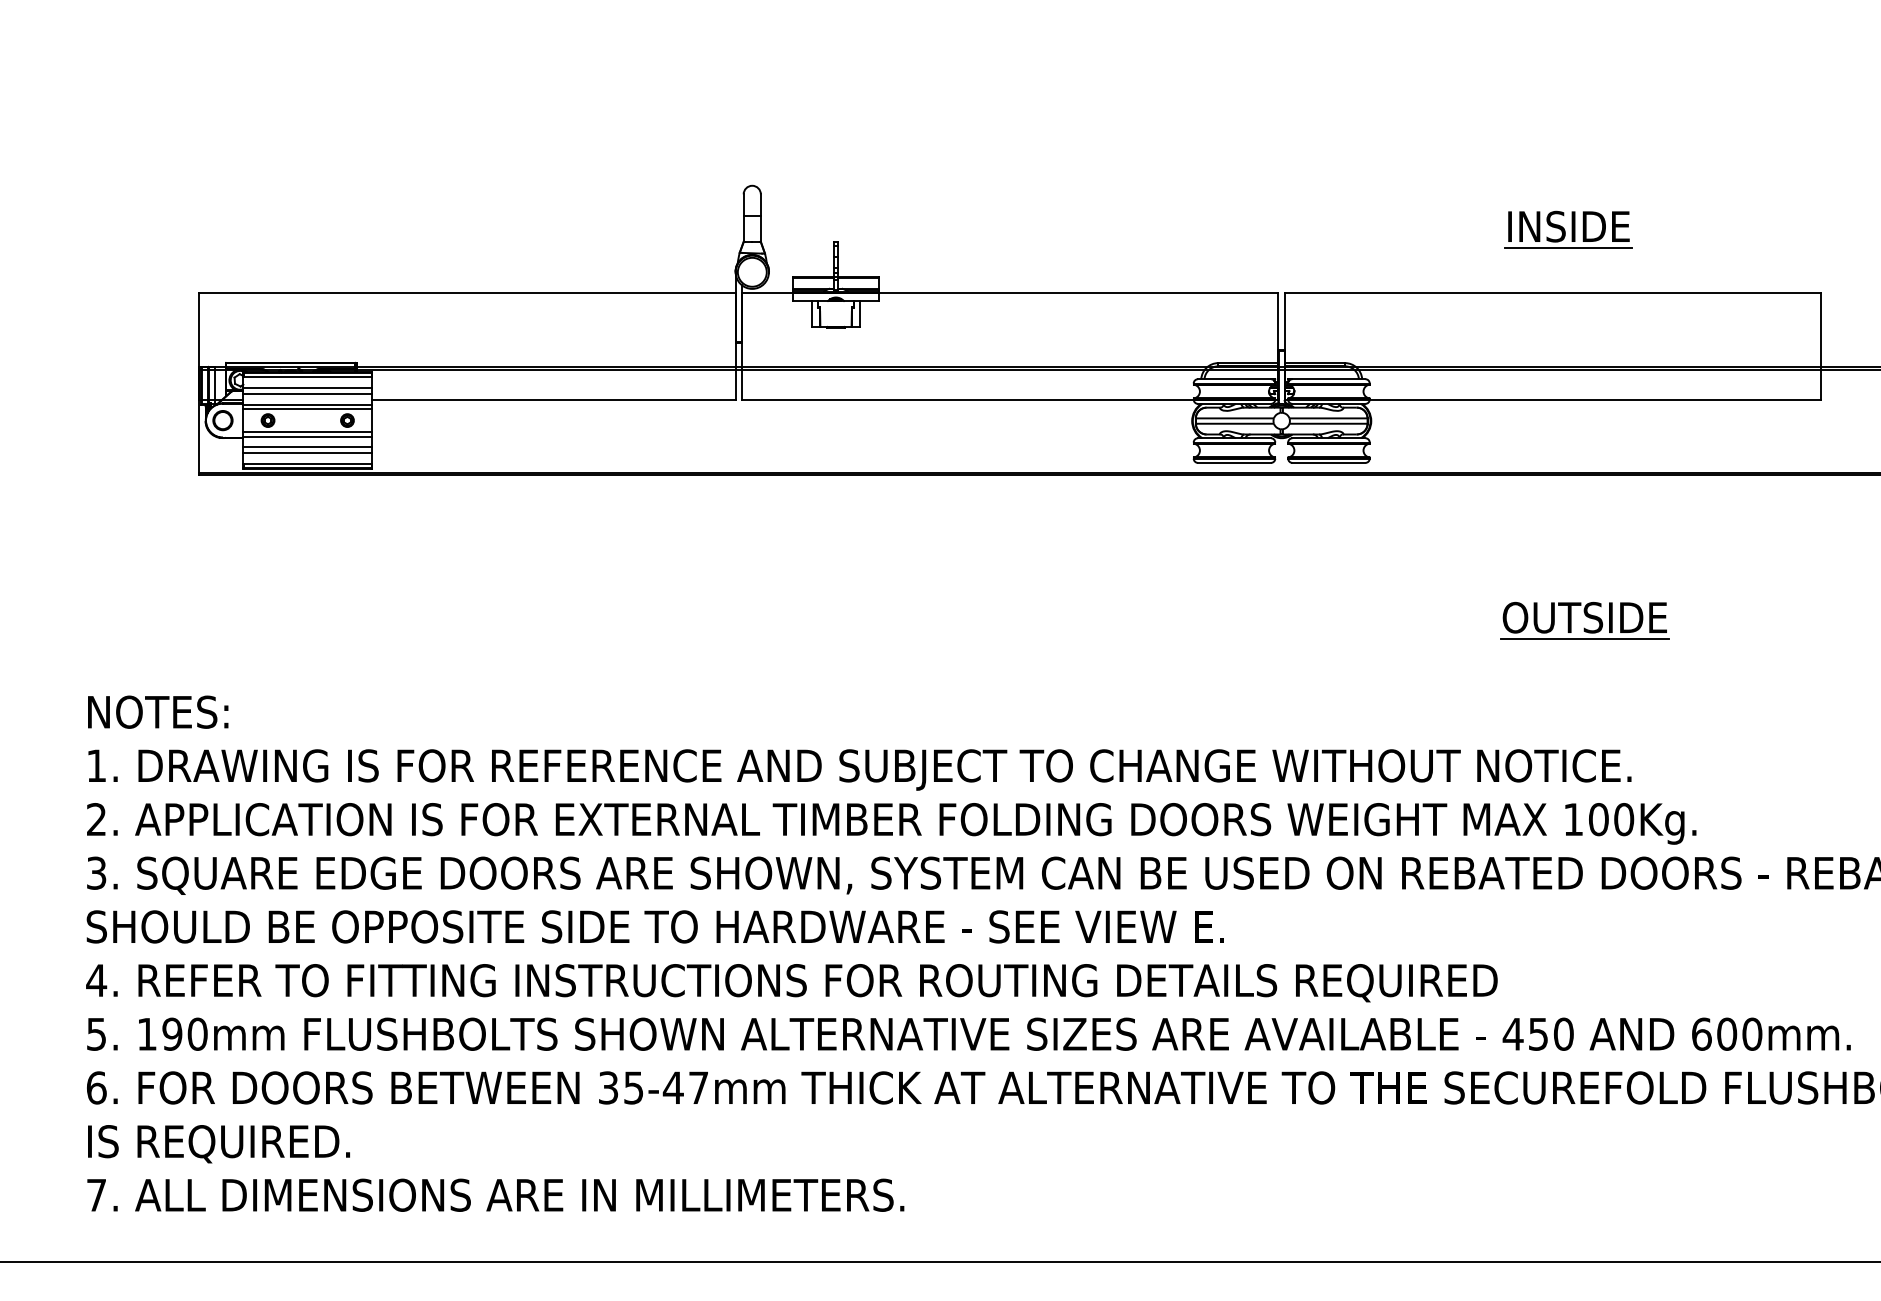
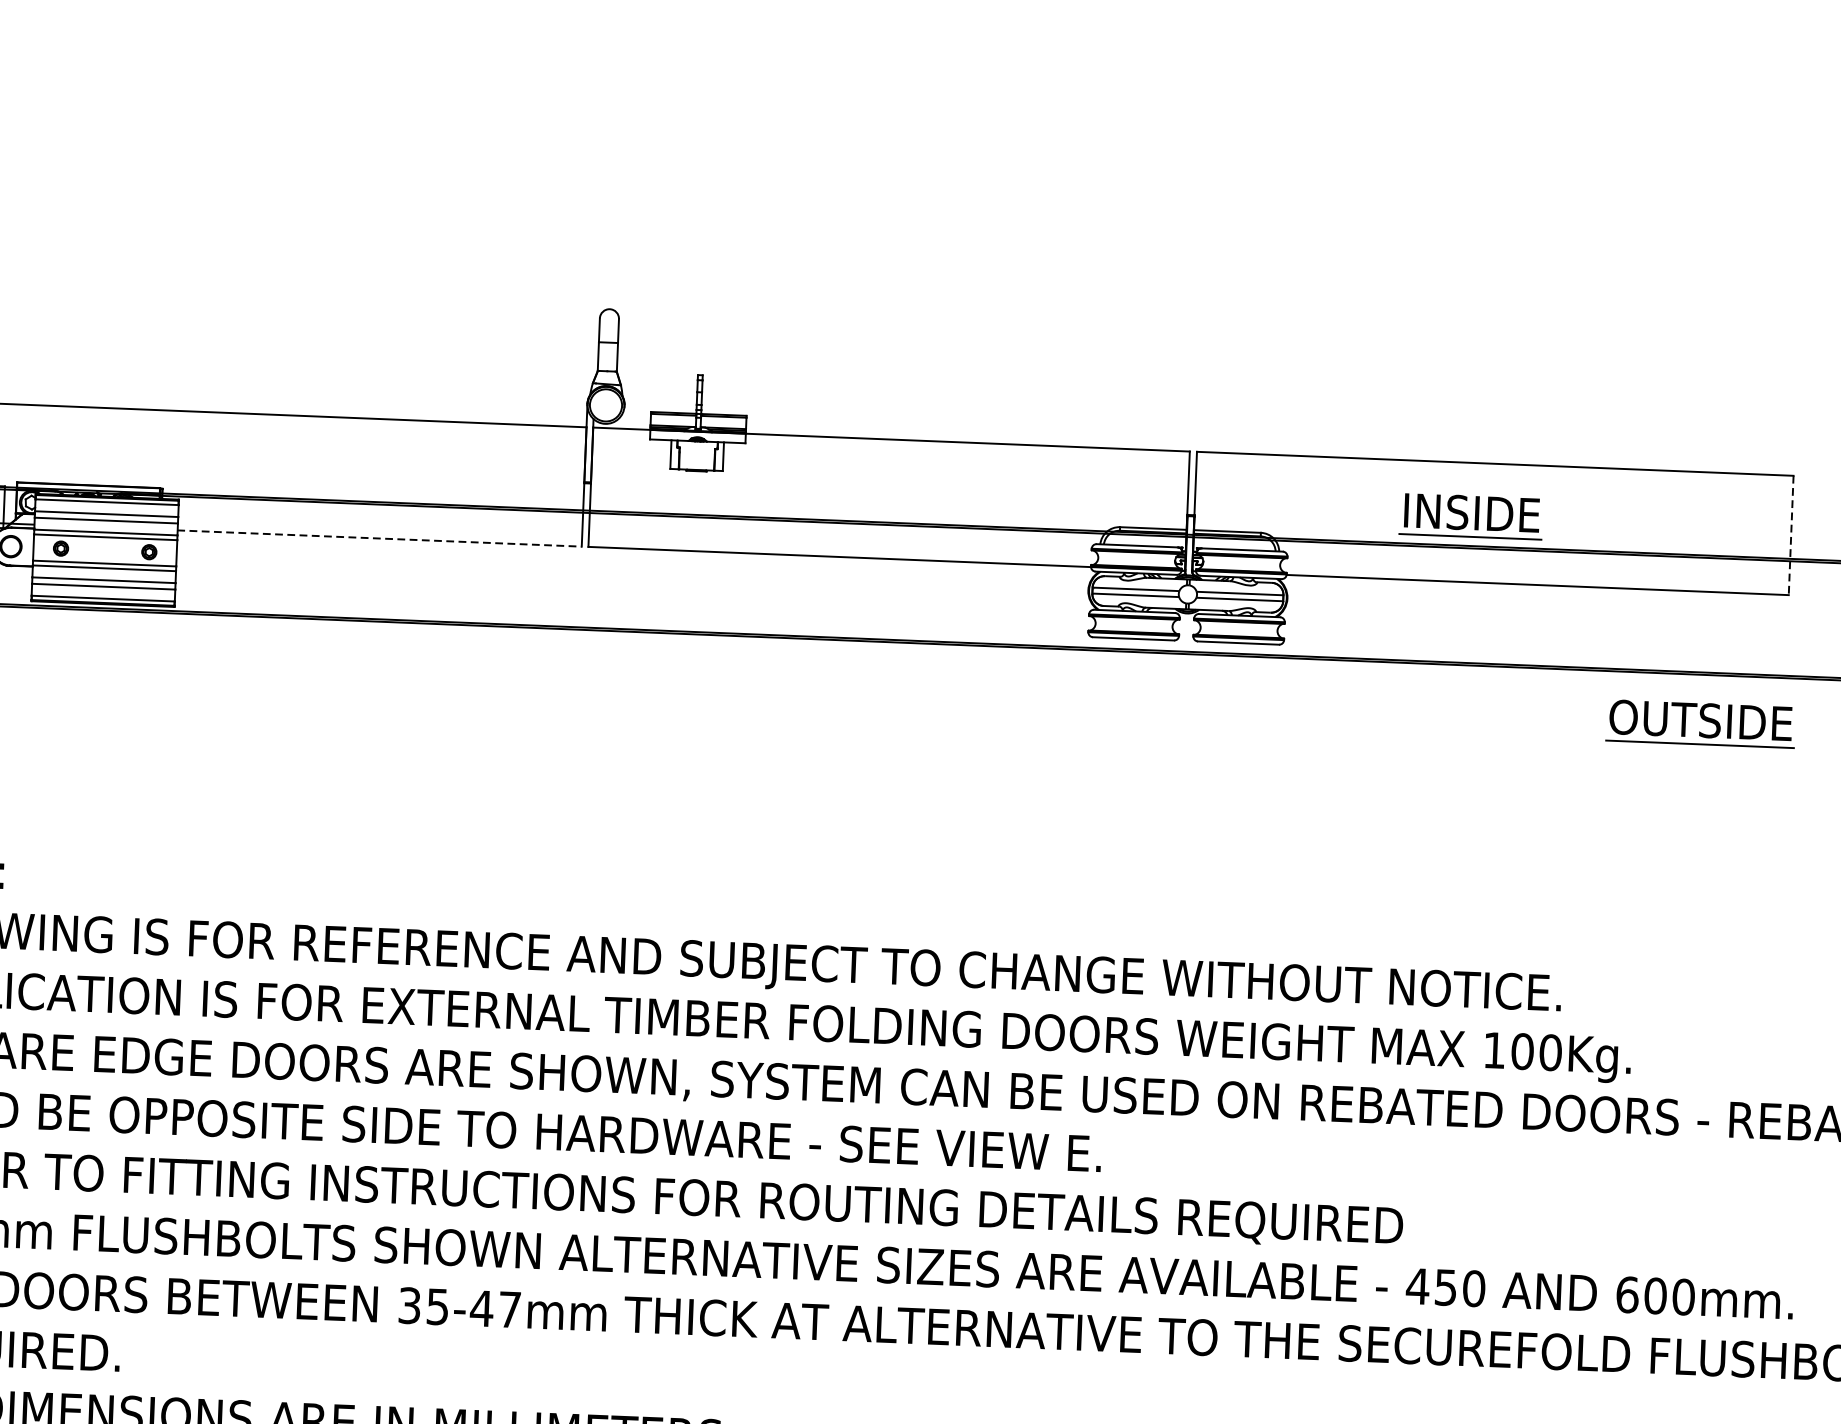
part: (1568, 229) -> (1471, 516), moved
line: (1821, 346) -> (1791, 535), solid -> dashed
line: (553, 400) -> (379, 539), solid -> dashed
part: (1584, 620) -> (1700, 723), moved

